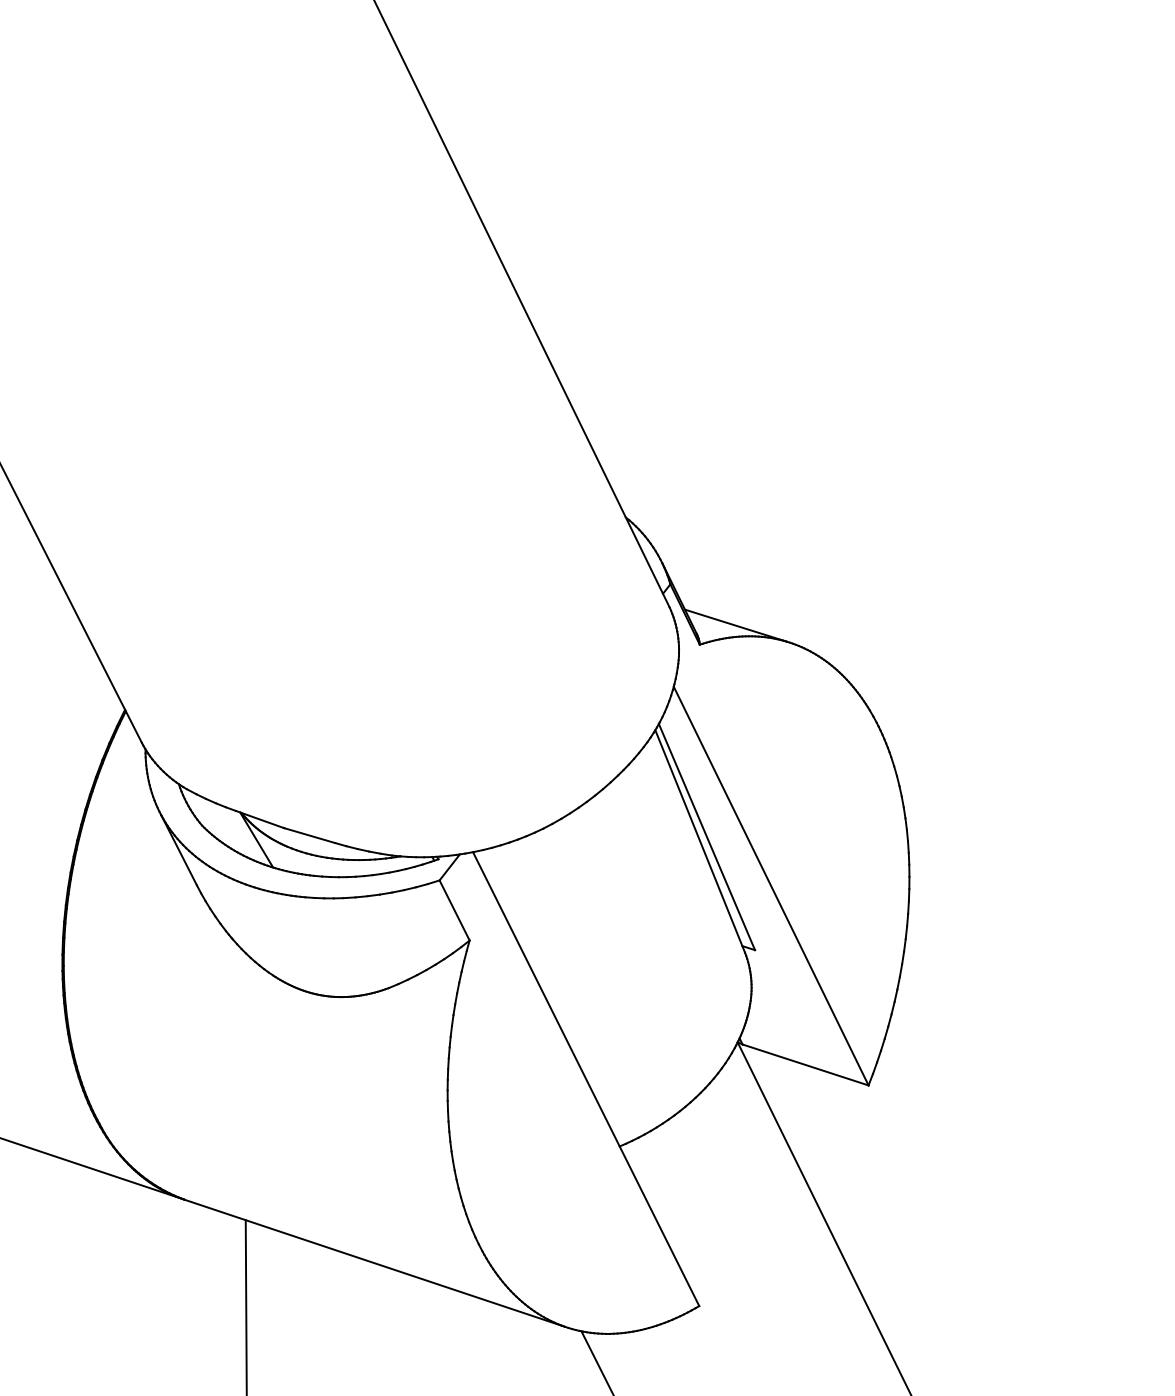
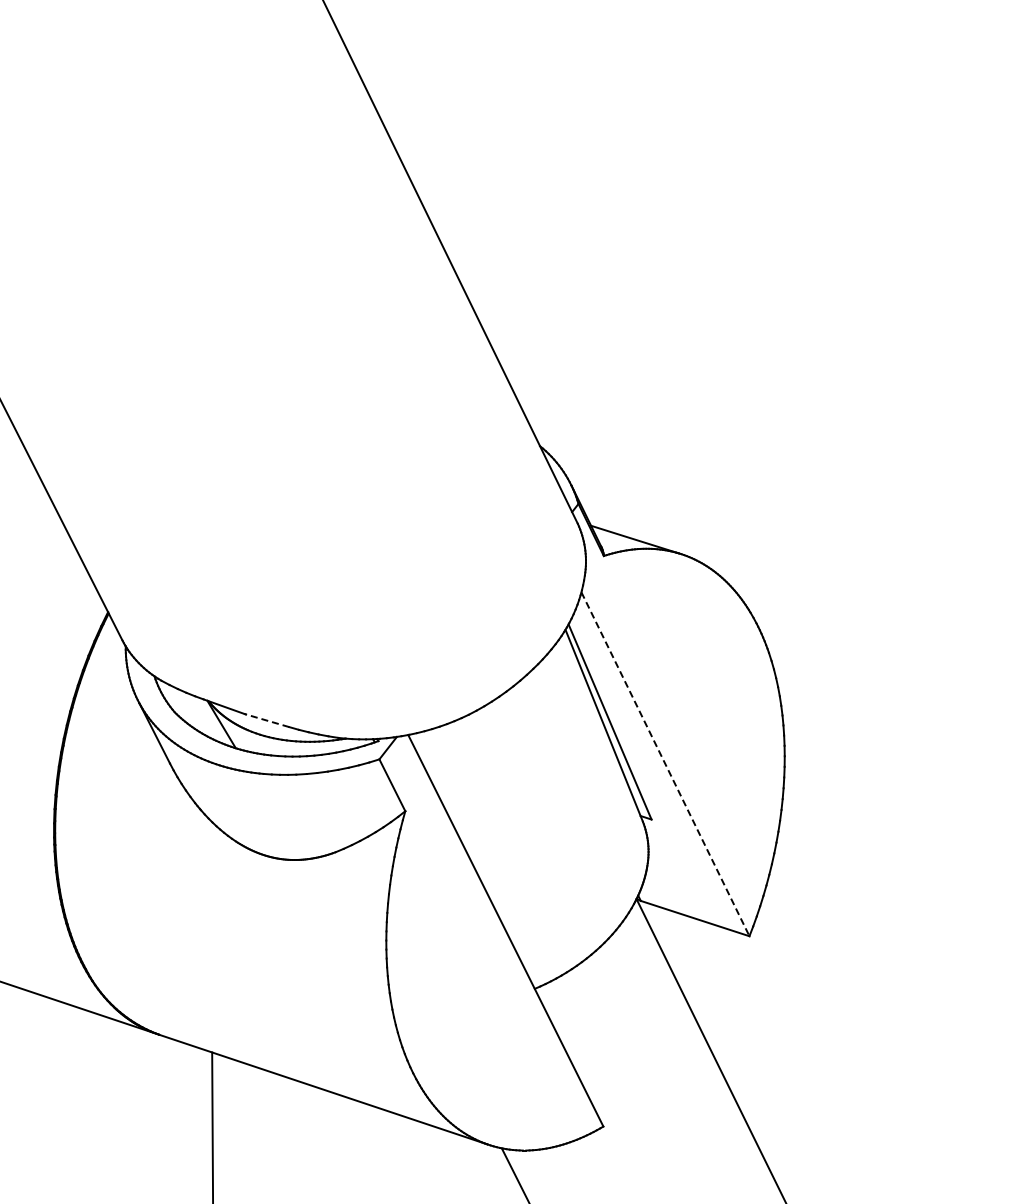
line: (309, 835) -> (267, 720), solid -> dashed
line: (771, 886) -> (665, 764), solid -> dashed

